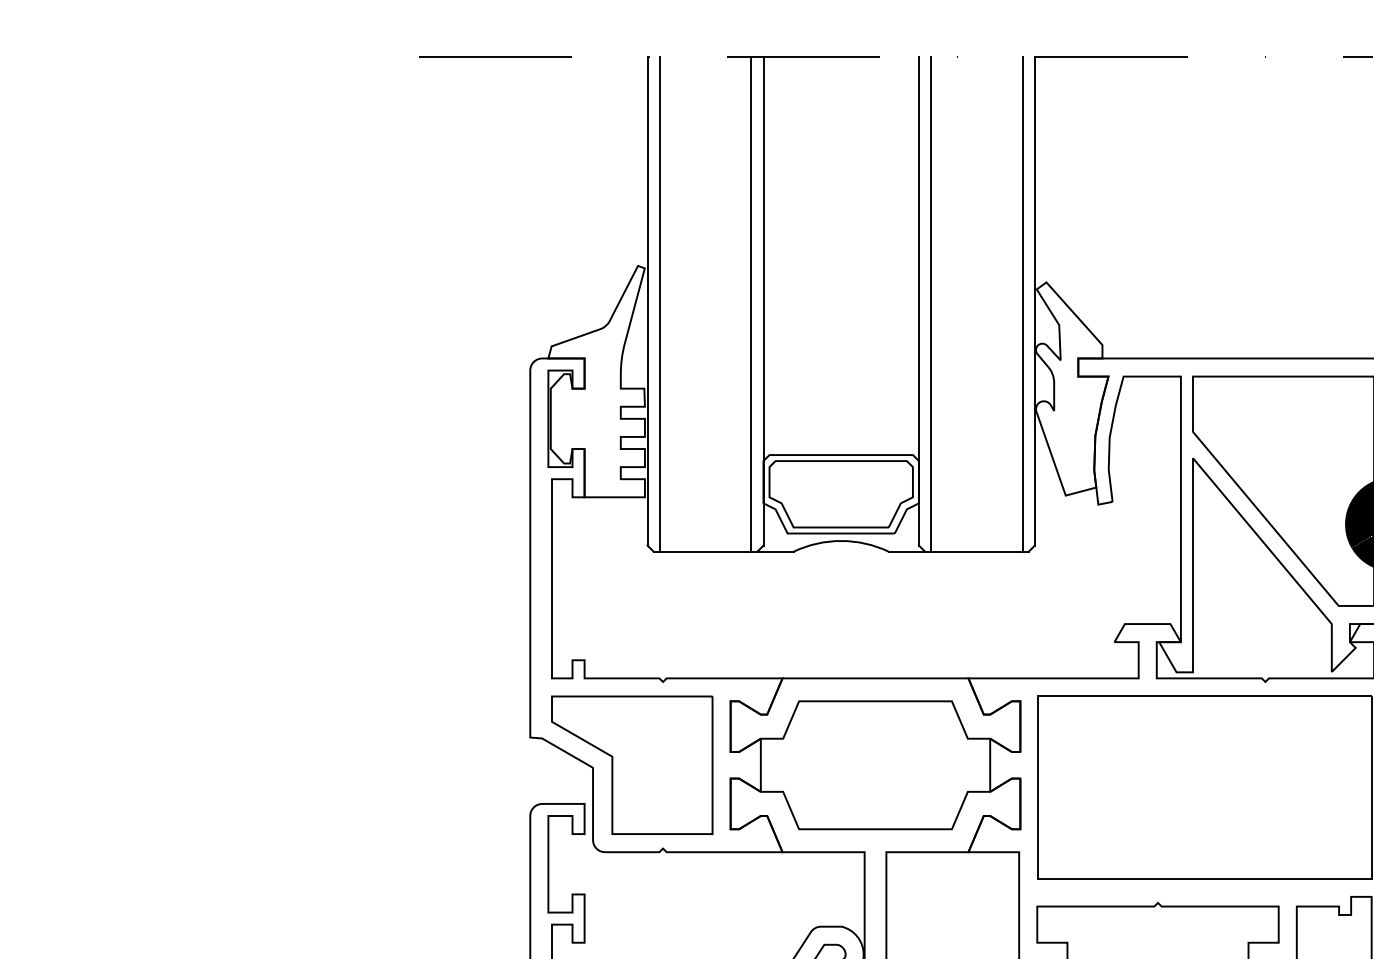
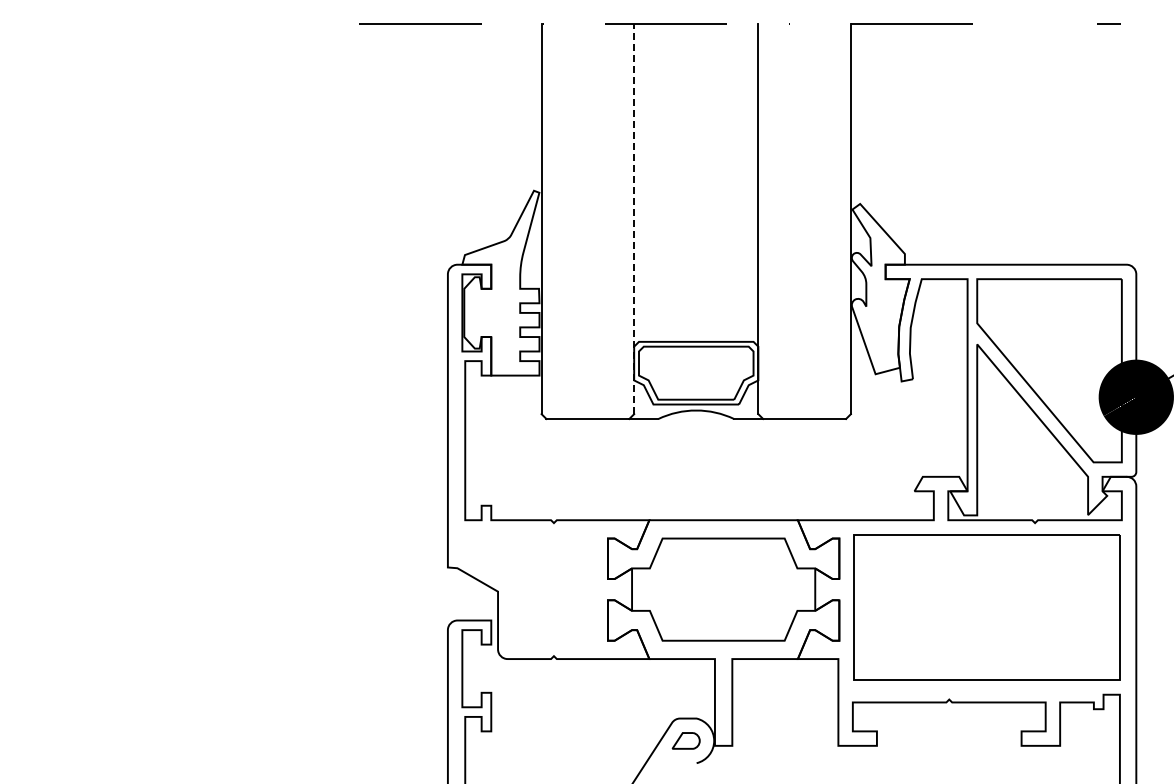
line: (763, 300) -> (634, 218), solid -> dashed
line: (659, 303) -> (551, 220), removed
line: (751, 303) -> (624, 220), removed
line: (931, 303) -> (768, 220), removed
line: (1023, 303) -> (841, 220), removed
part: (632, 765) -> (529, 589), removed

